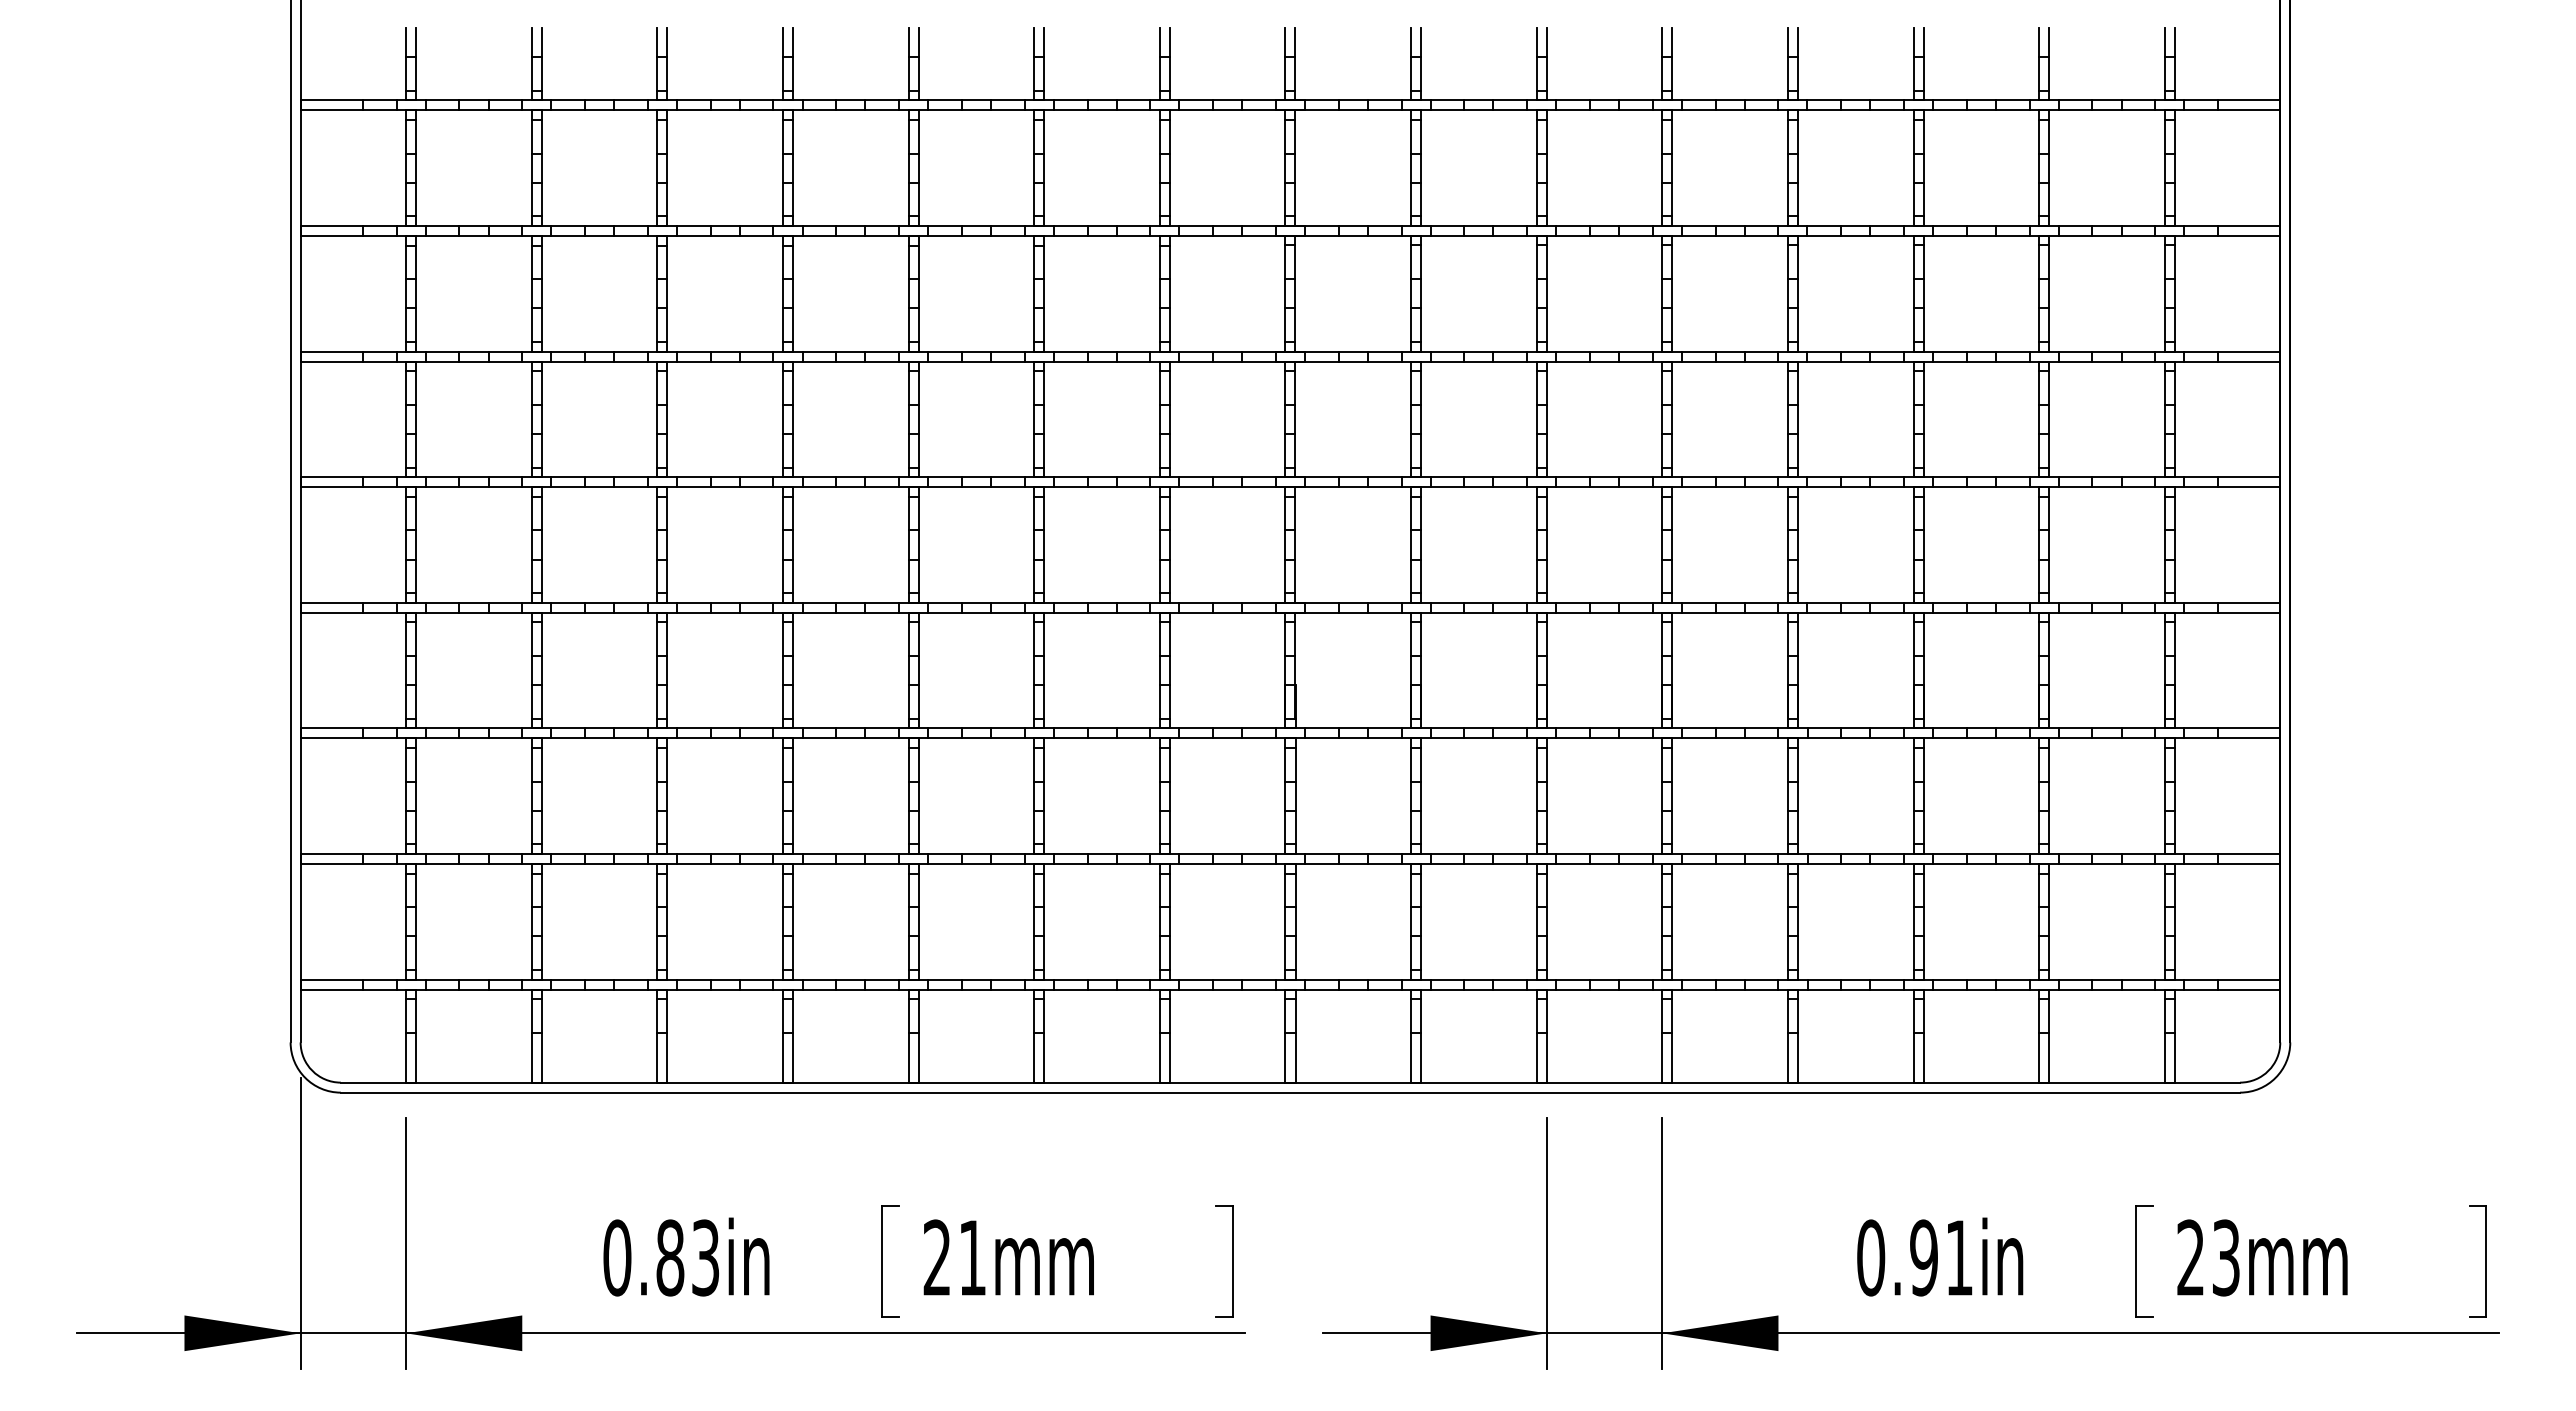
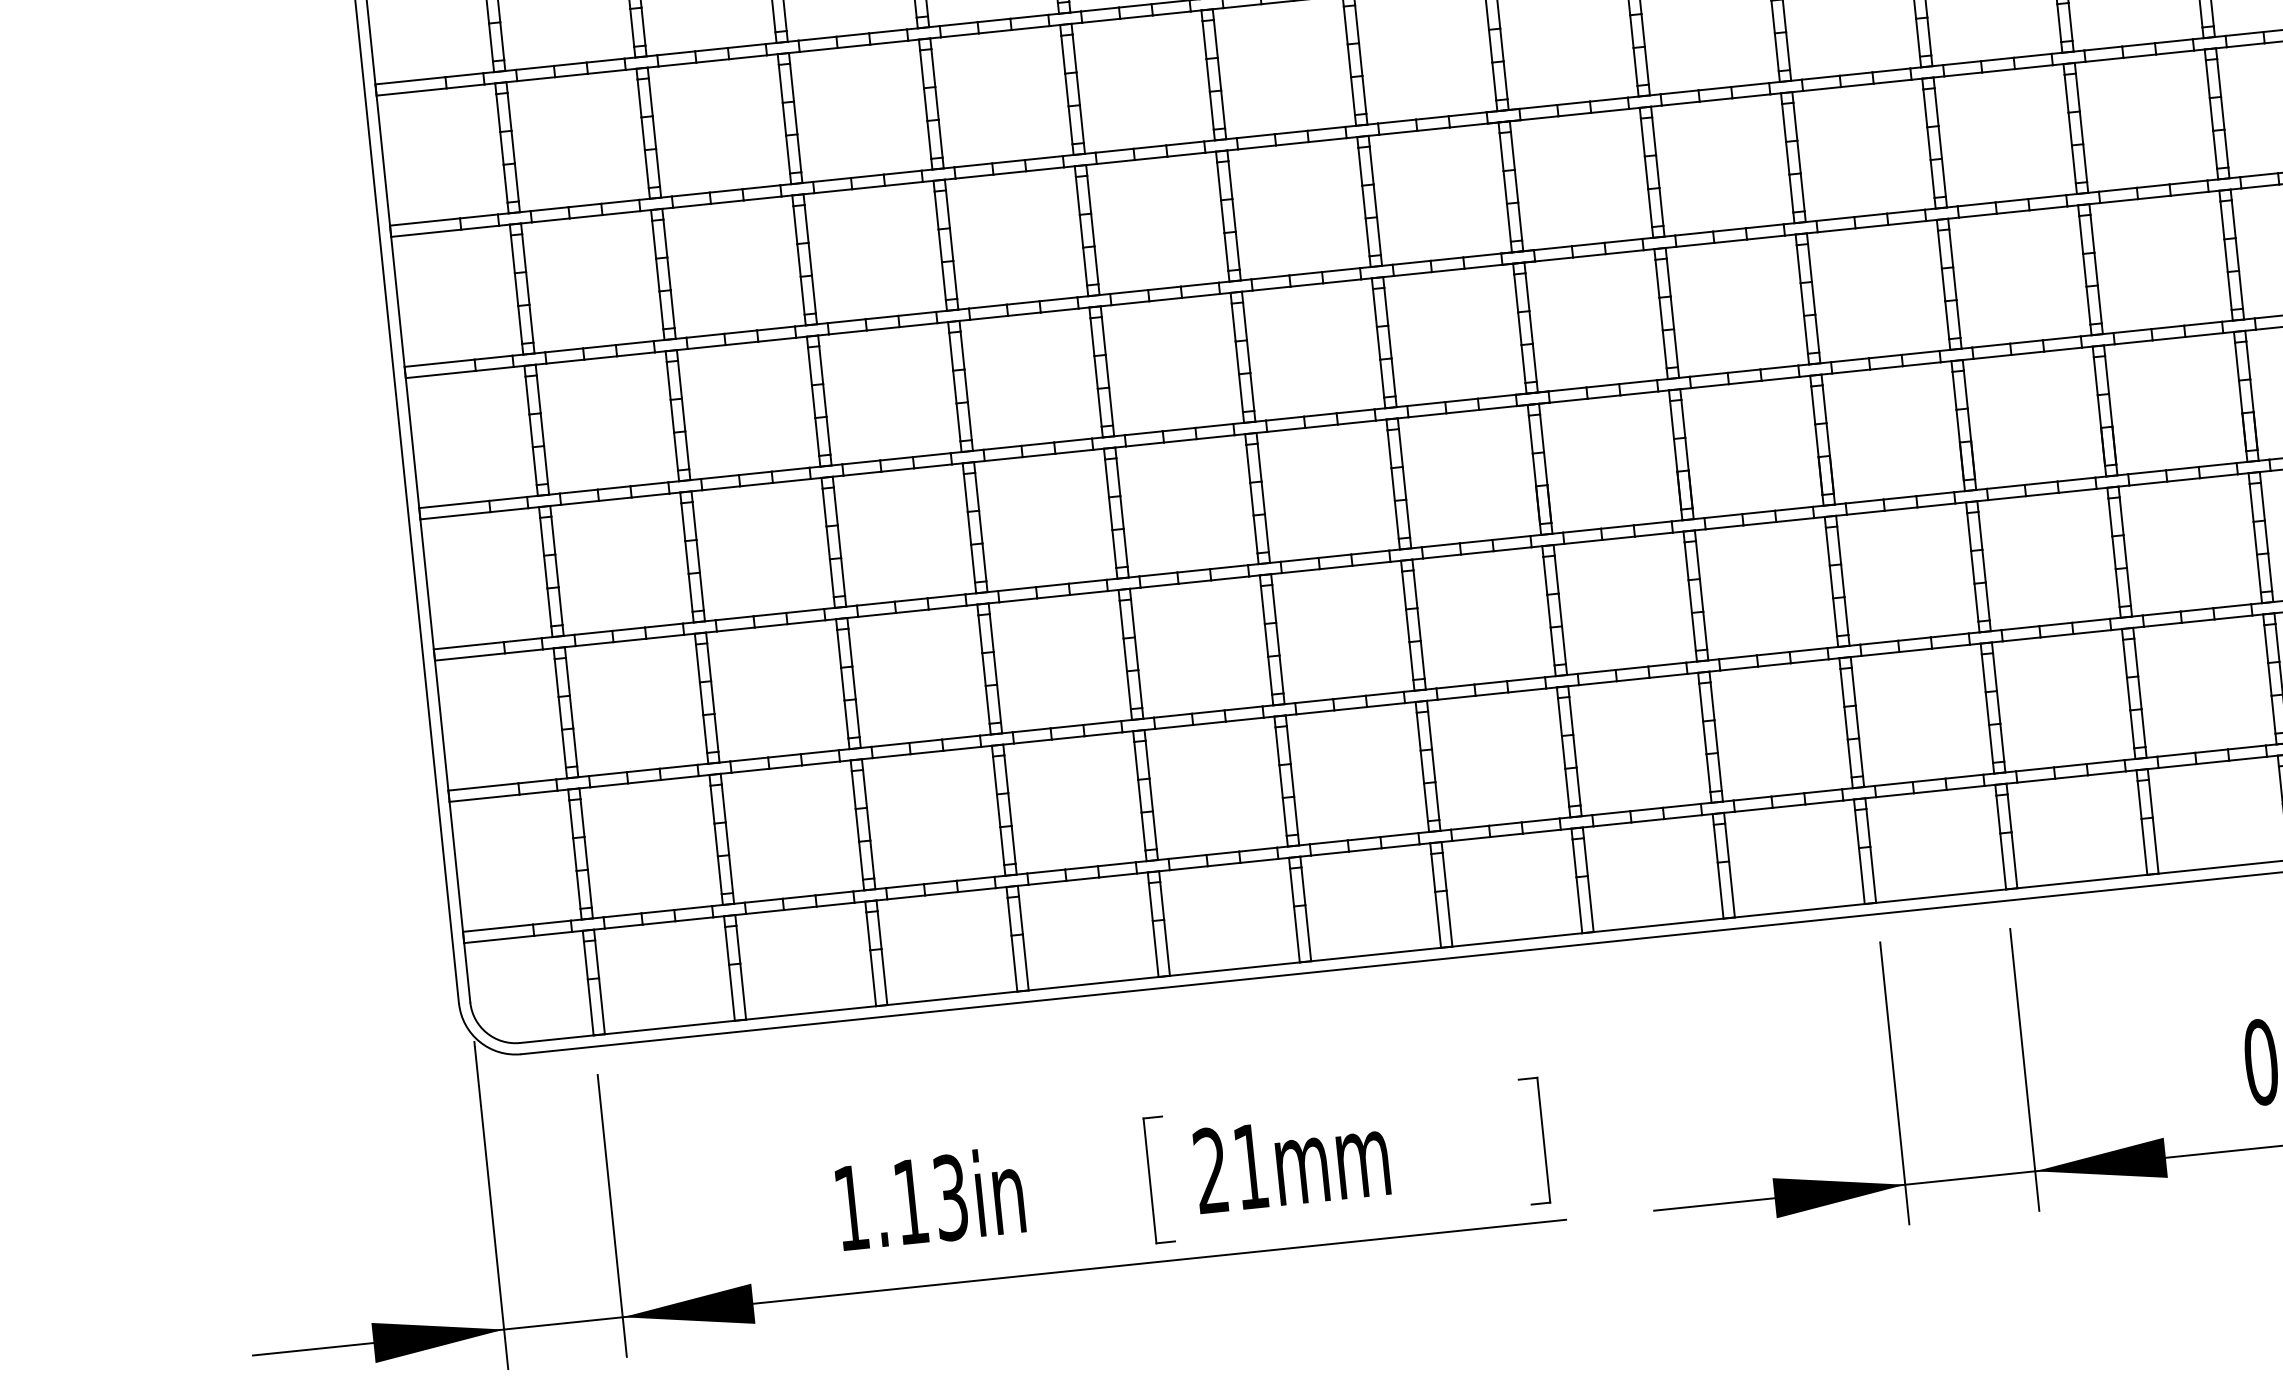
text: (643, 1257) -> (880, 1204), 0.83in -> 1.13in

